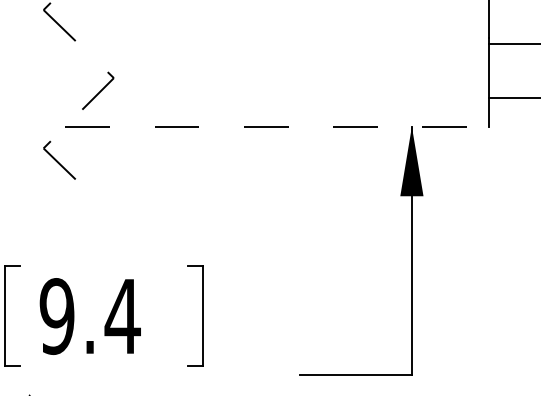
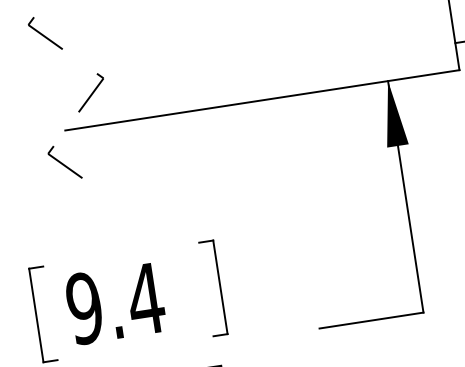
line: (276, 126) -> (261, 100), dashed -> solid

